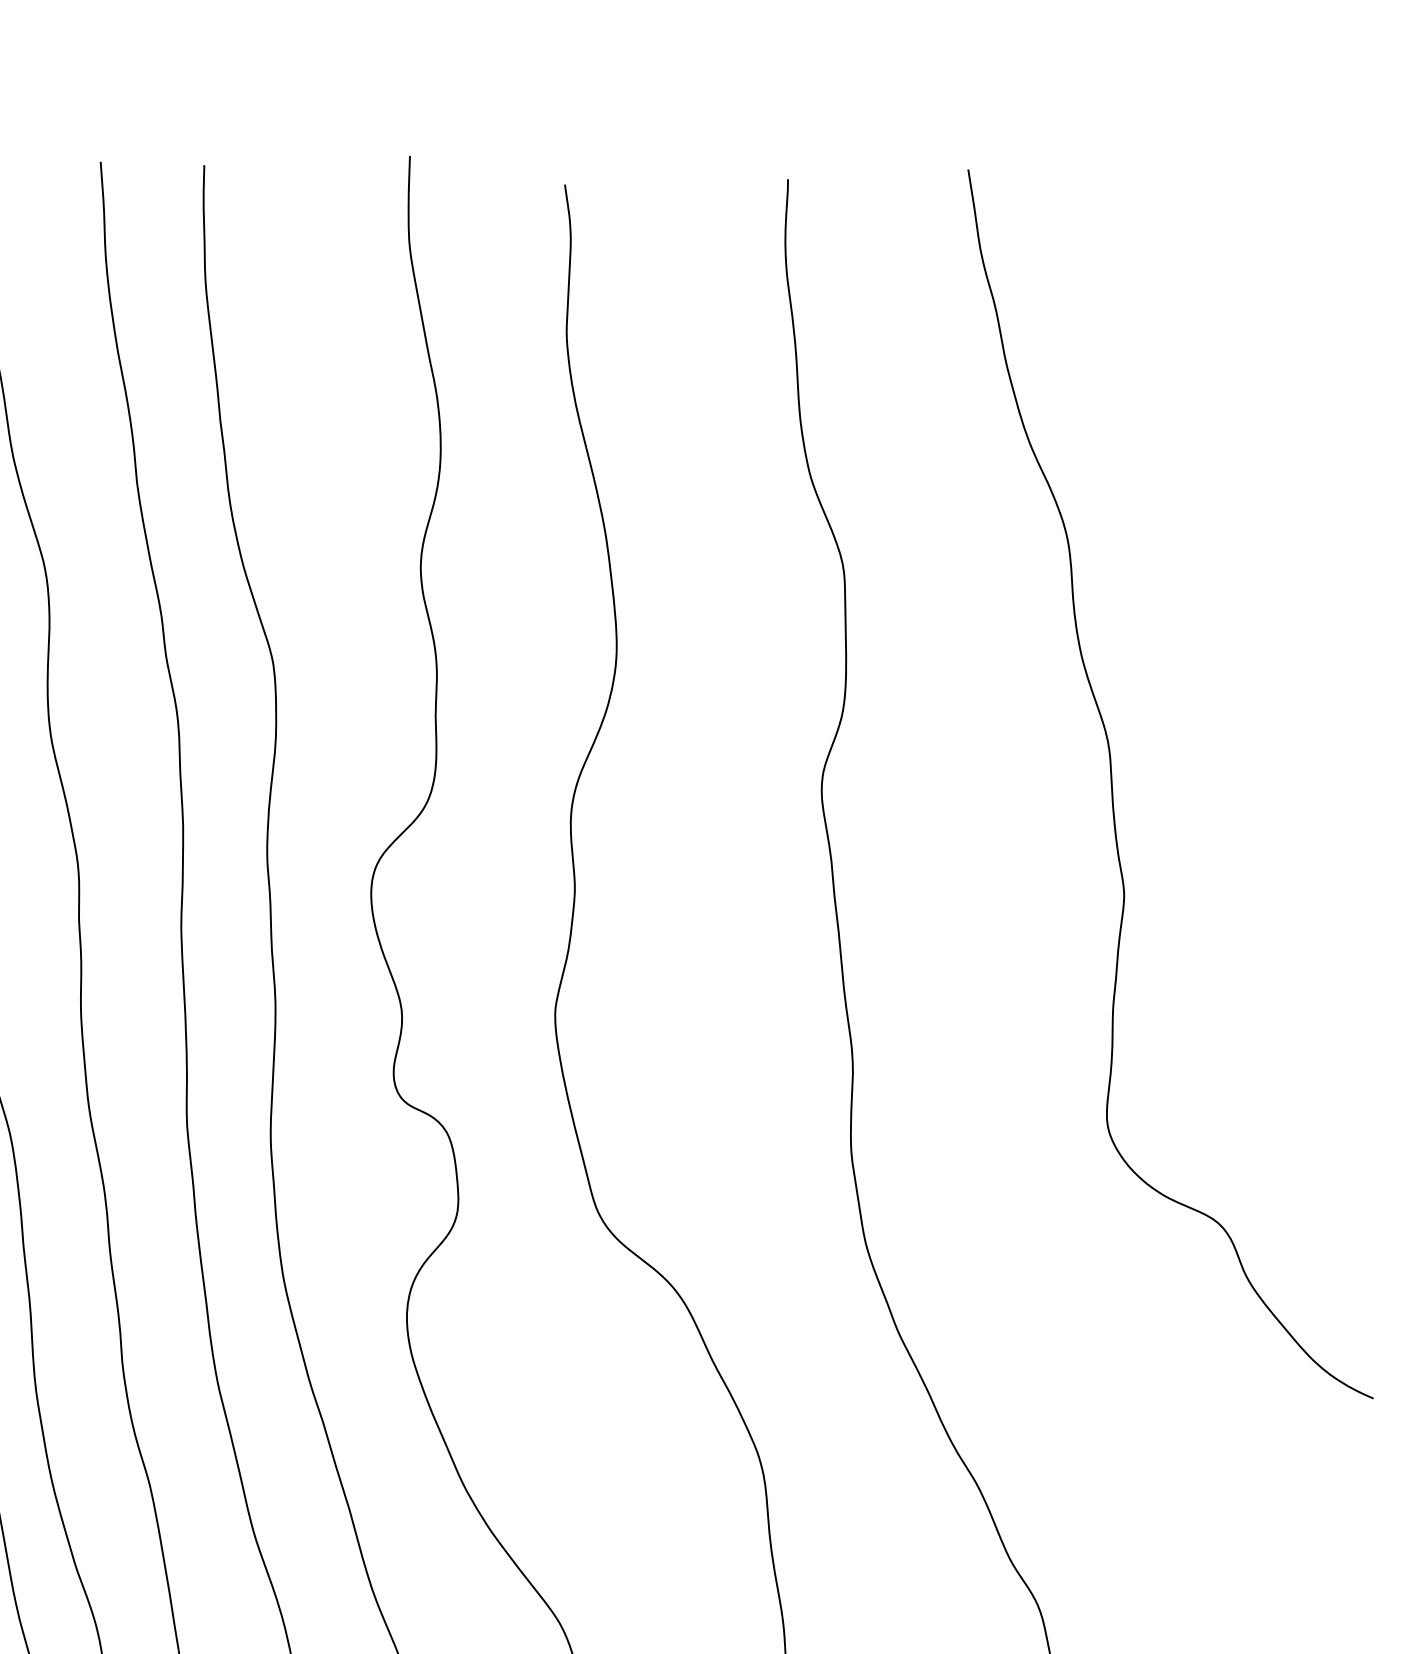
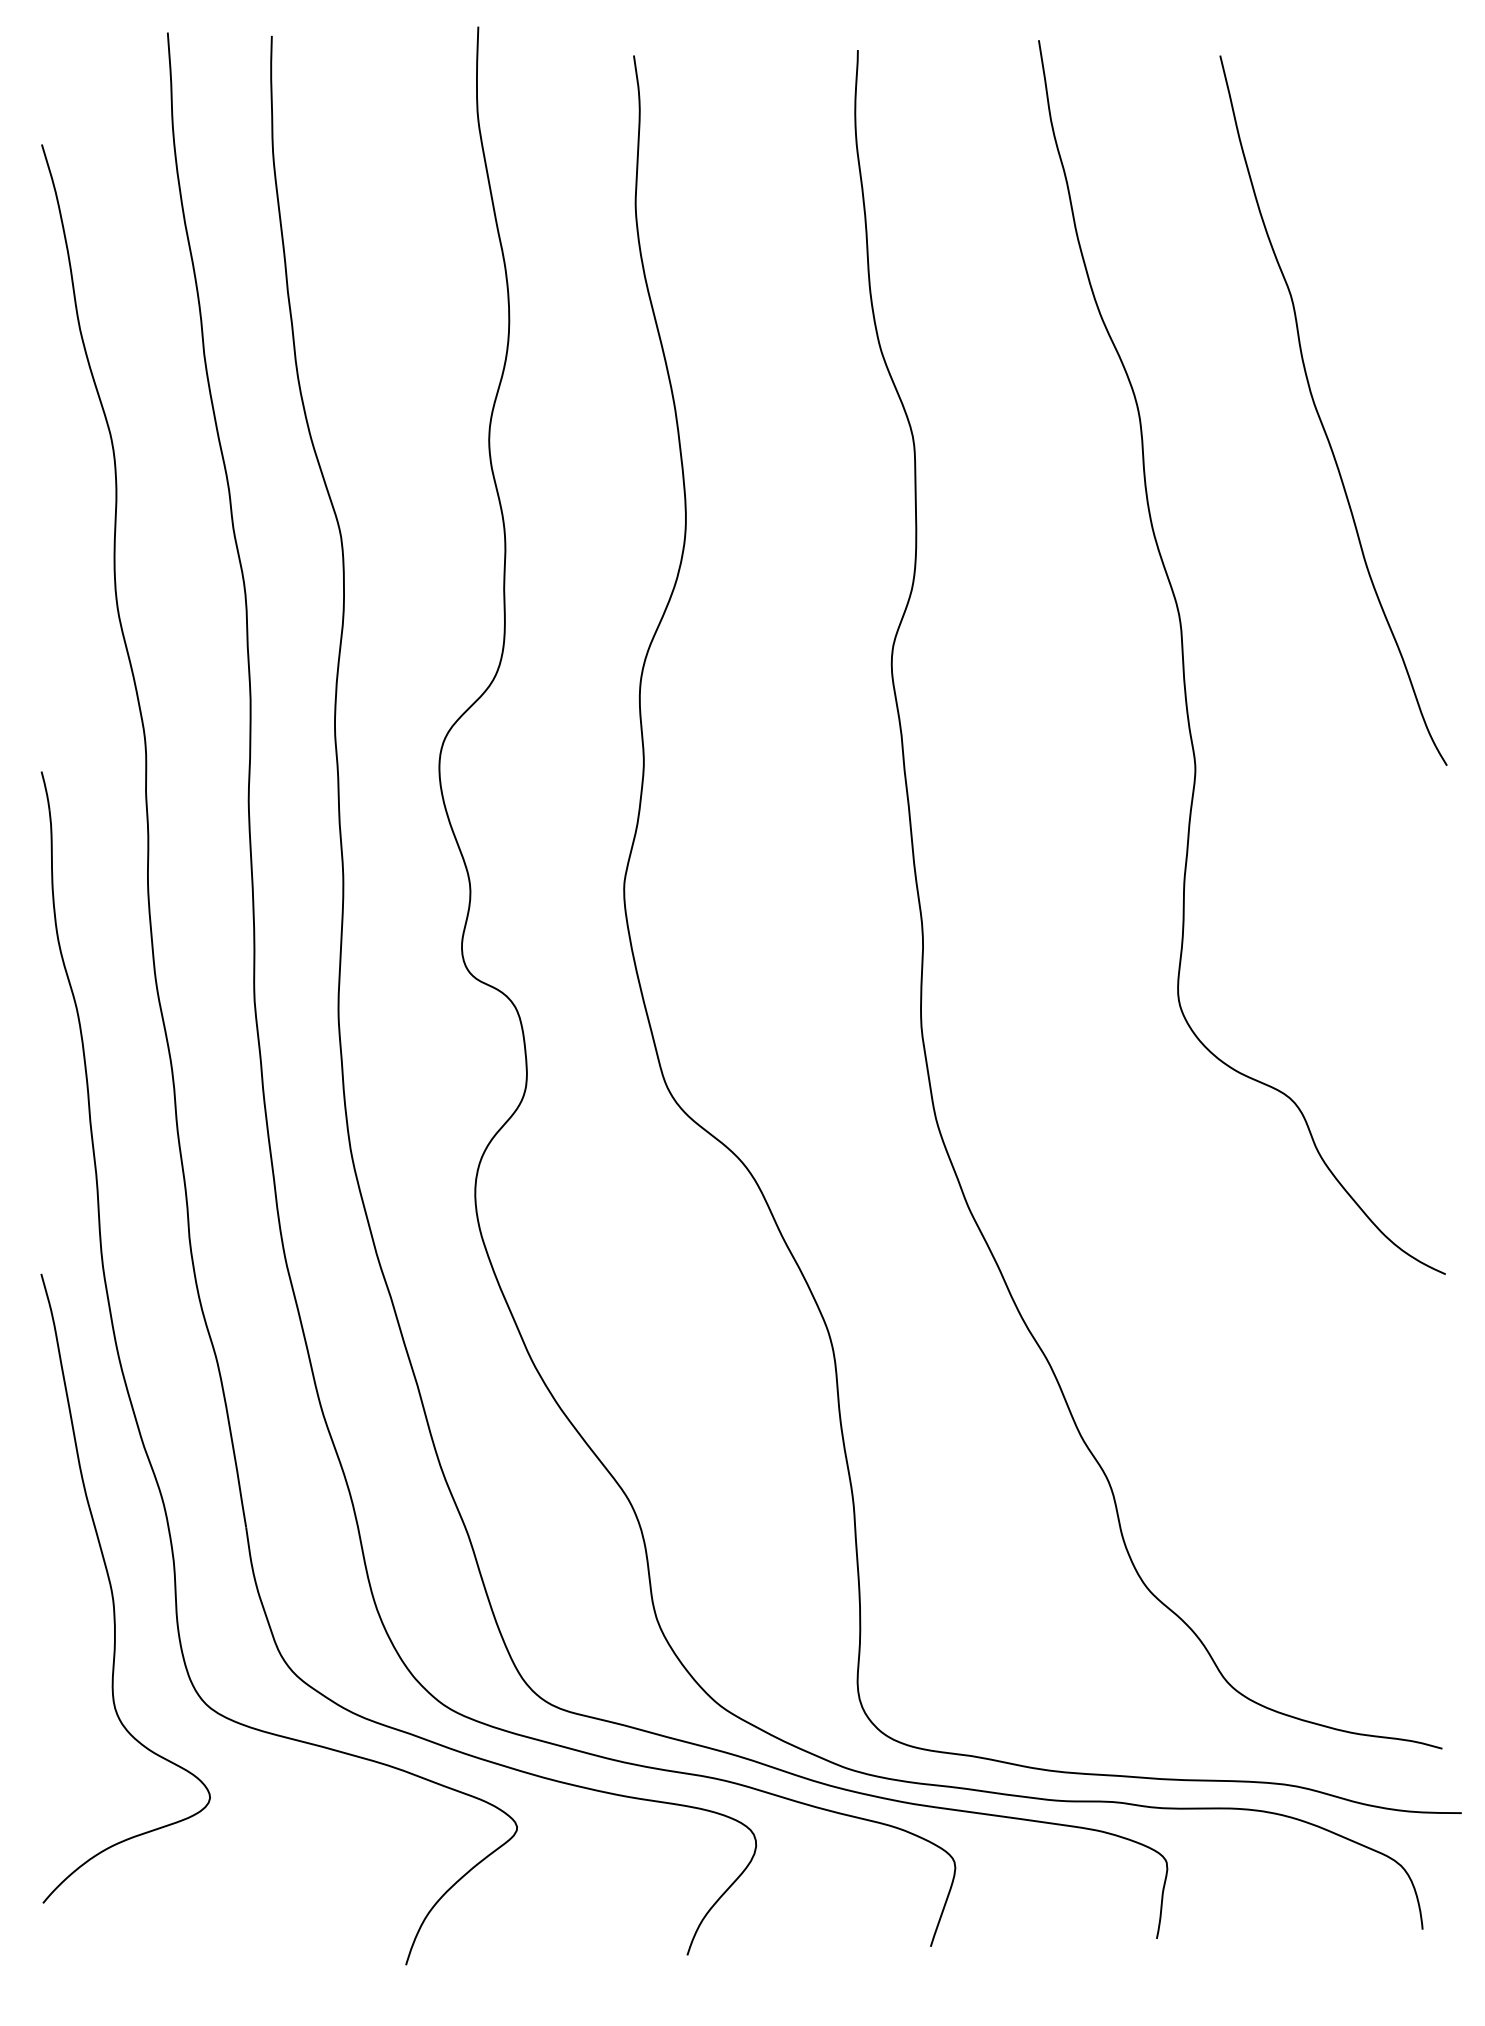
curve: (1247, 542) -> (1319, 414), added

